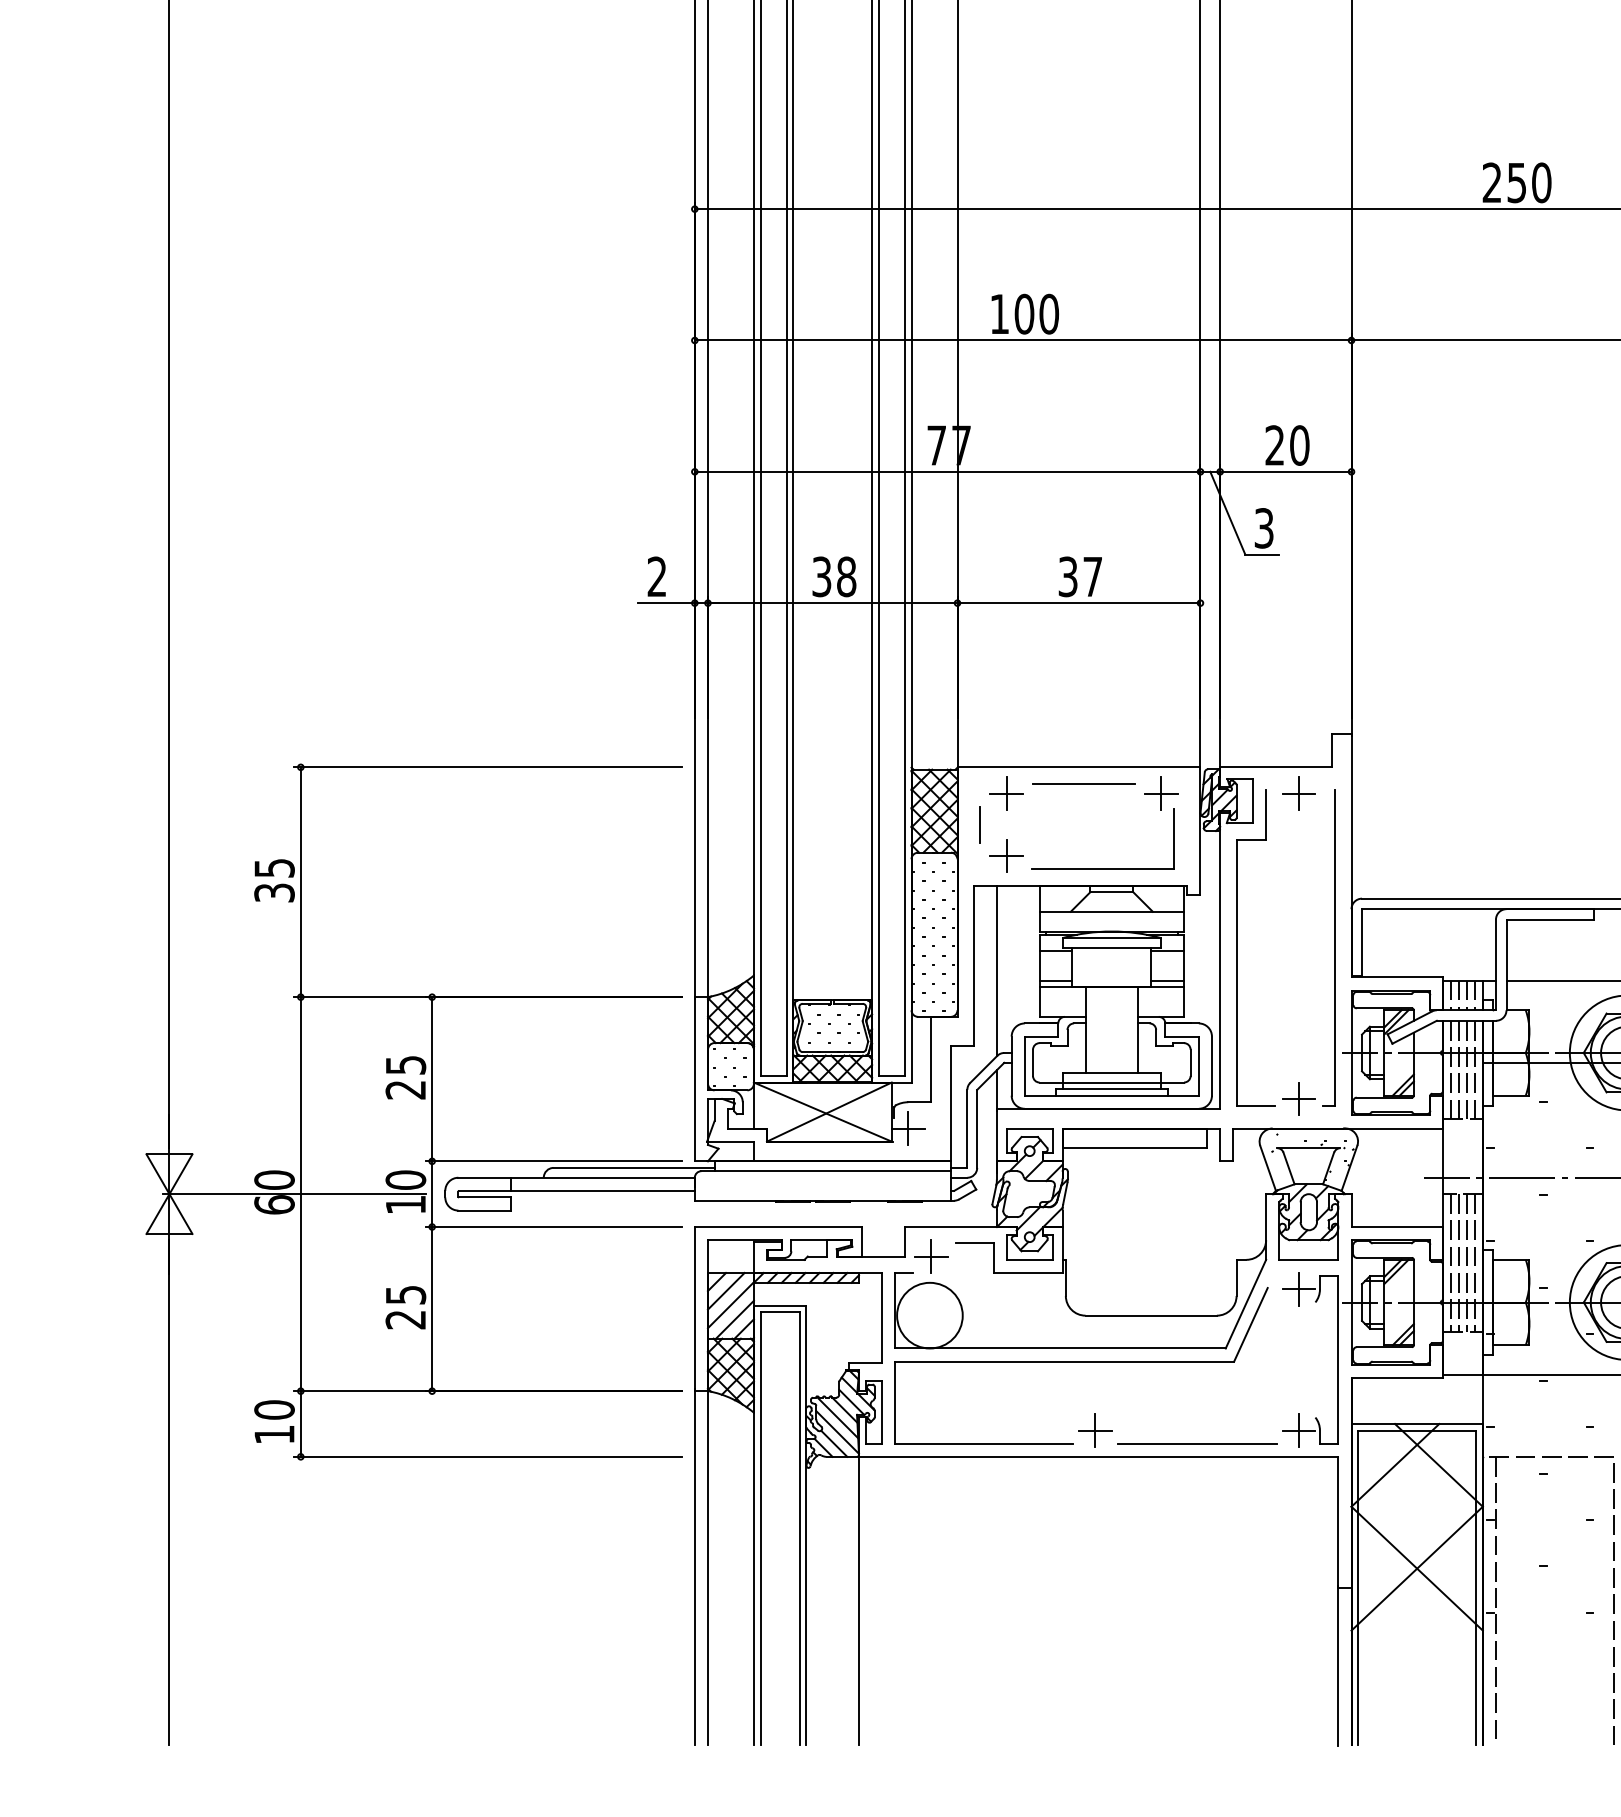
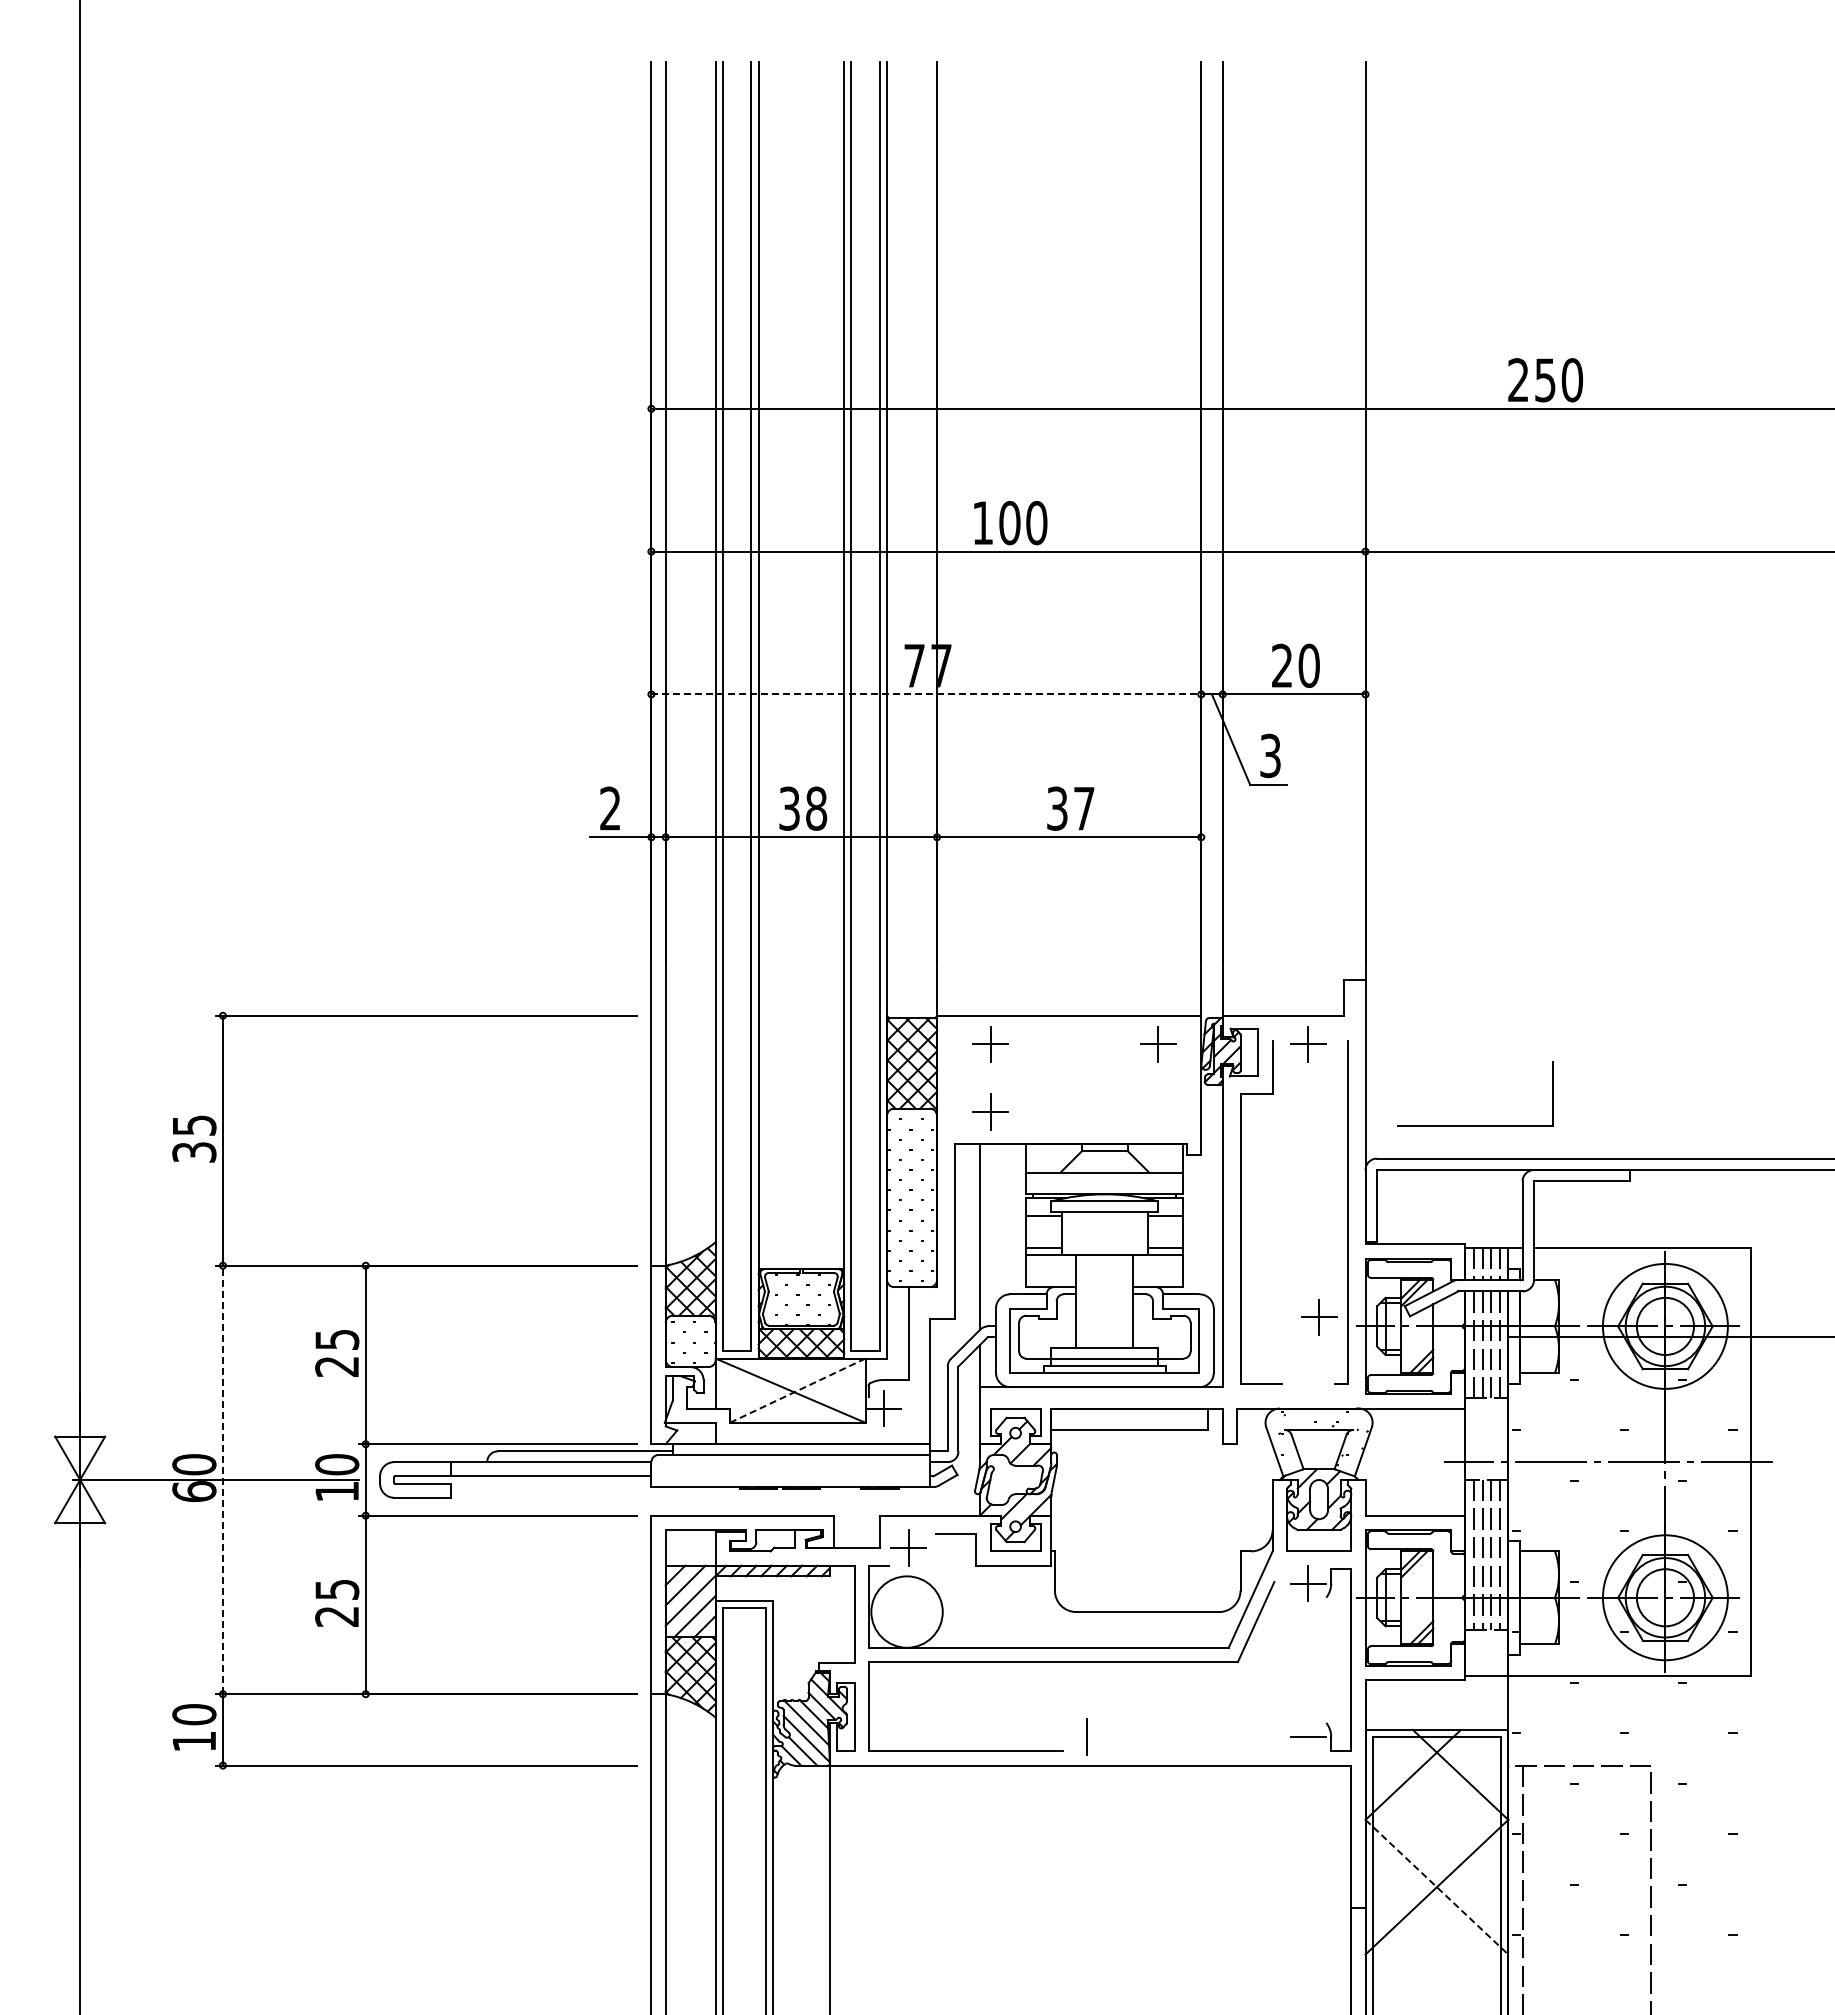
line: (947, 471) -> (926, 694), solid -> dashed
line: (1083, 783) -> (1074, 1033), removed
line: (980, 824) -> (962, 1077), removed
part: (1103, 868) -> (1475, 1125), moved
part: (1299, 1099) -> (1319, 1317), moved
line: (829, 1111) -> (797, 1390), solid -> dashed
line: (300, 1193) -> (222, 1479), solid -> dashed
line: (1299, 1430) -> (1308, 1736), removed
line: (1094, 1431) -> (1086, 1737), removed
line: (1197, 1443) -> (1197, 1751), removed
line: (1417, 1568) -> (1437, 1887), solid -> dashed

